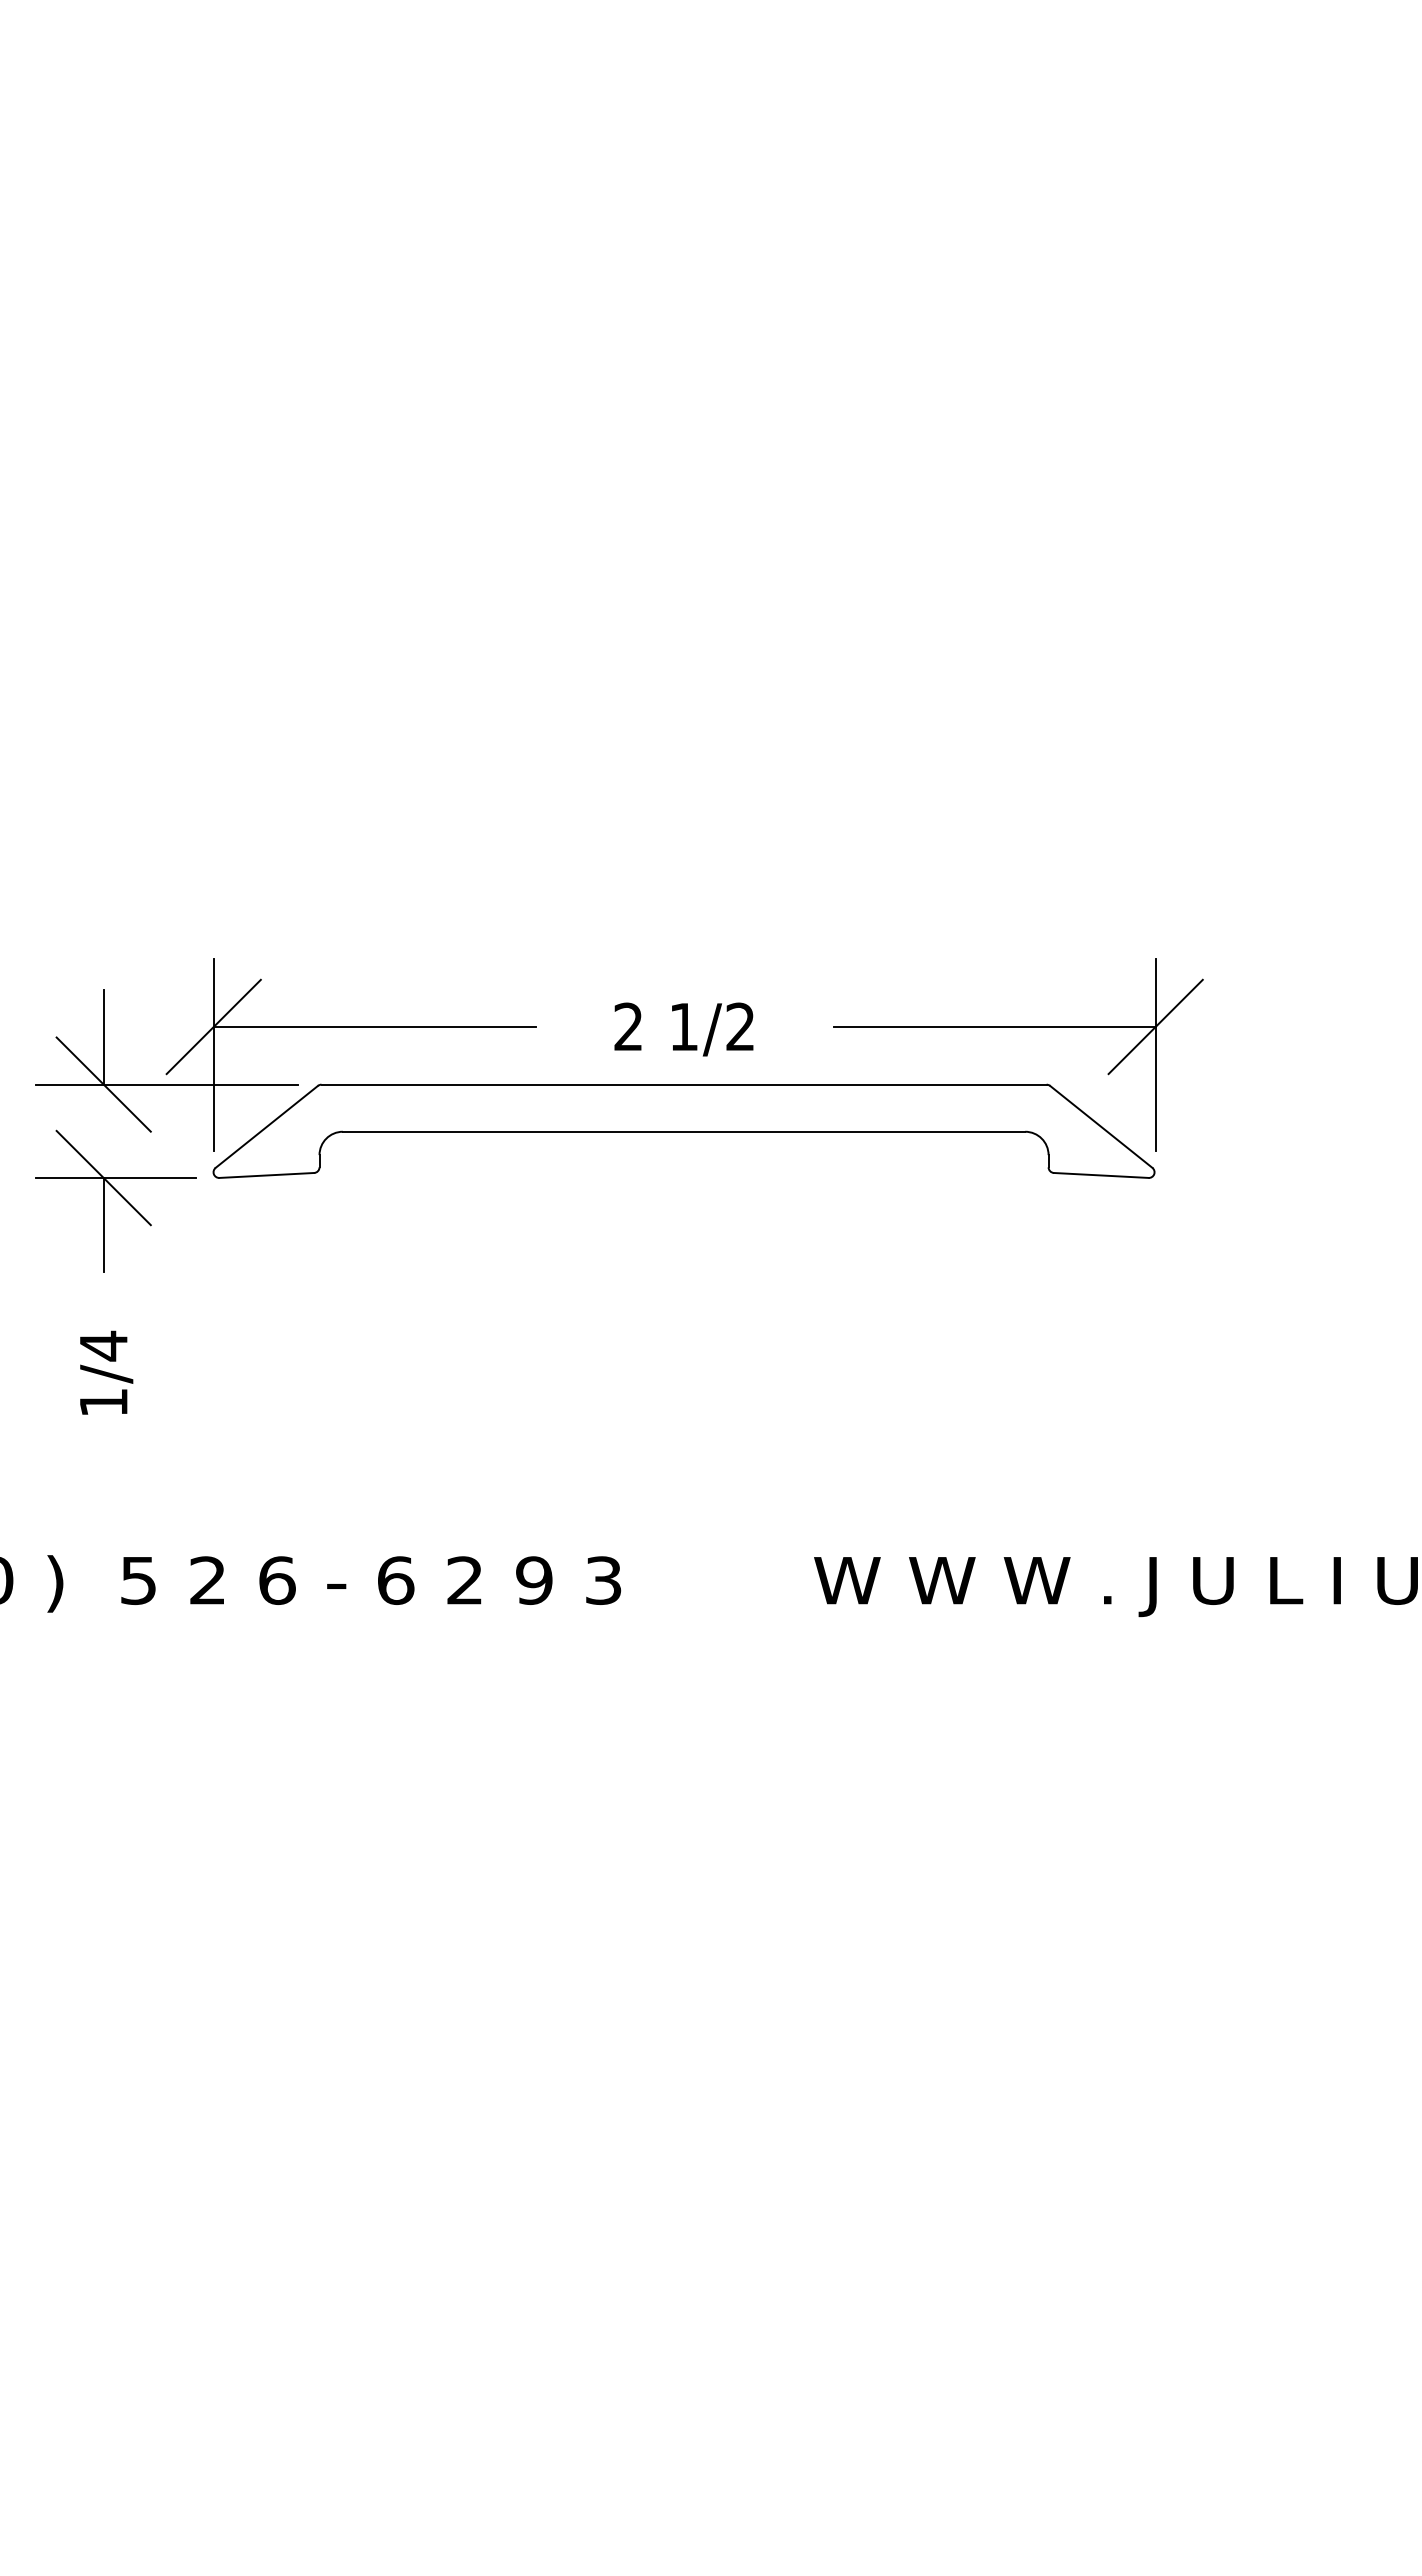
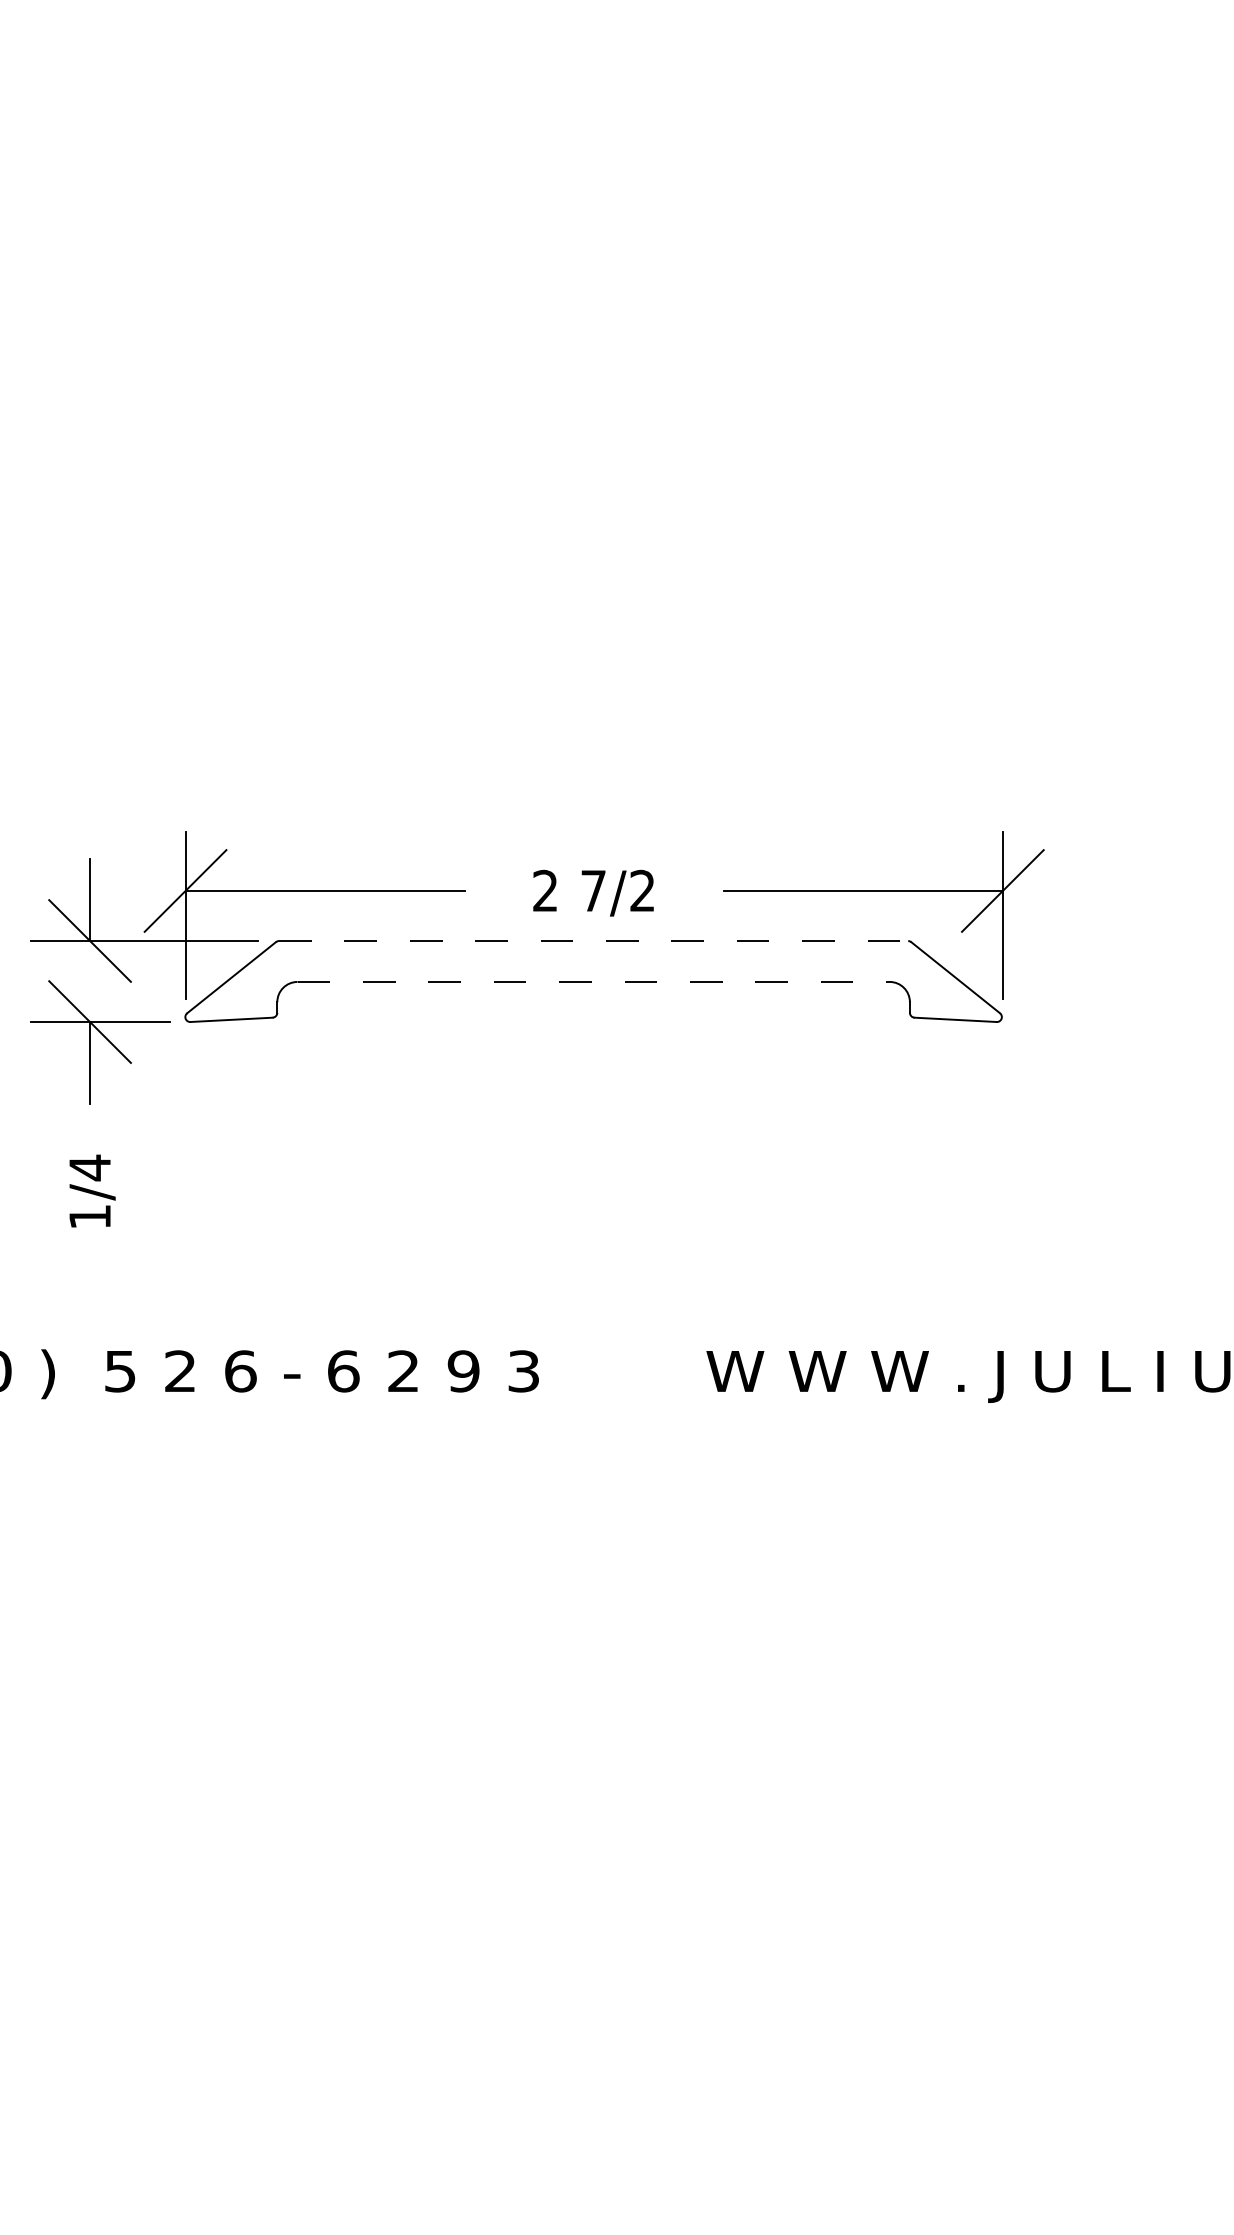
text: (683, 1026) -> (593, 890), 1/2 -> 7/2
line: (684, 1084) -> (594, 940), solid -> dashed
line: (684, 1131) -> (594, 981), solid -> dashed

